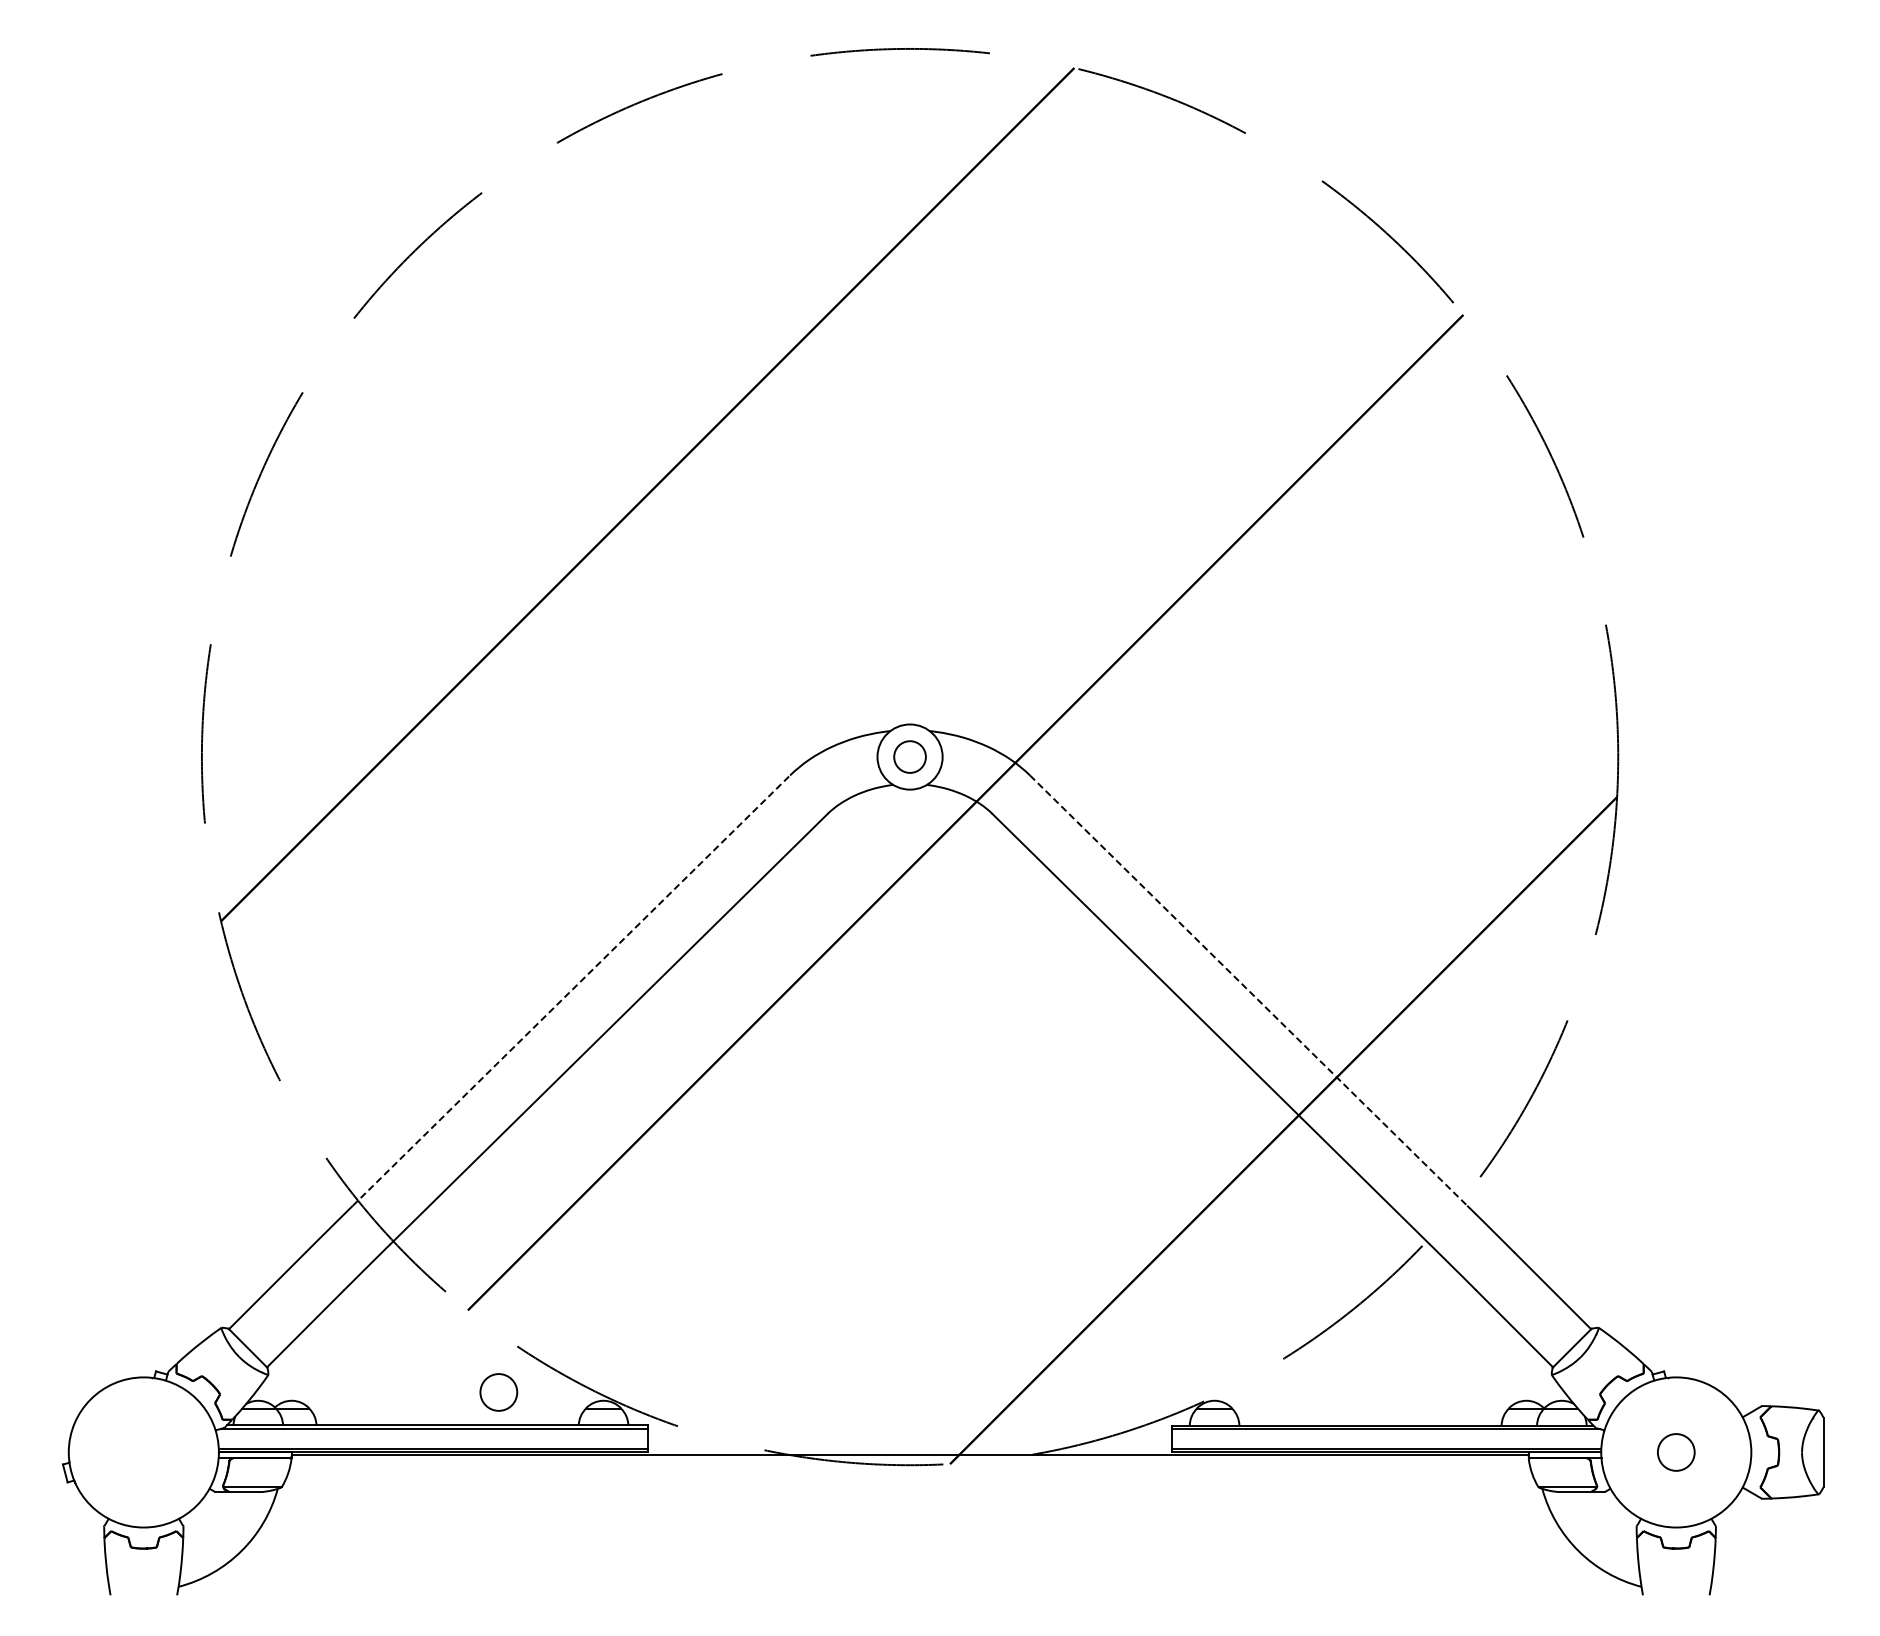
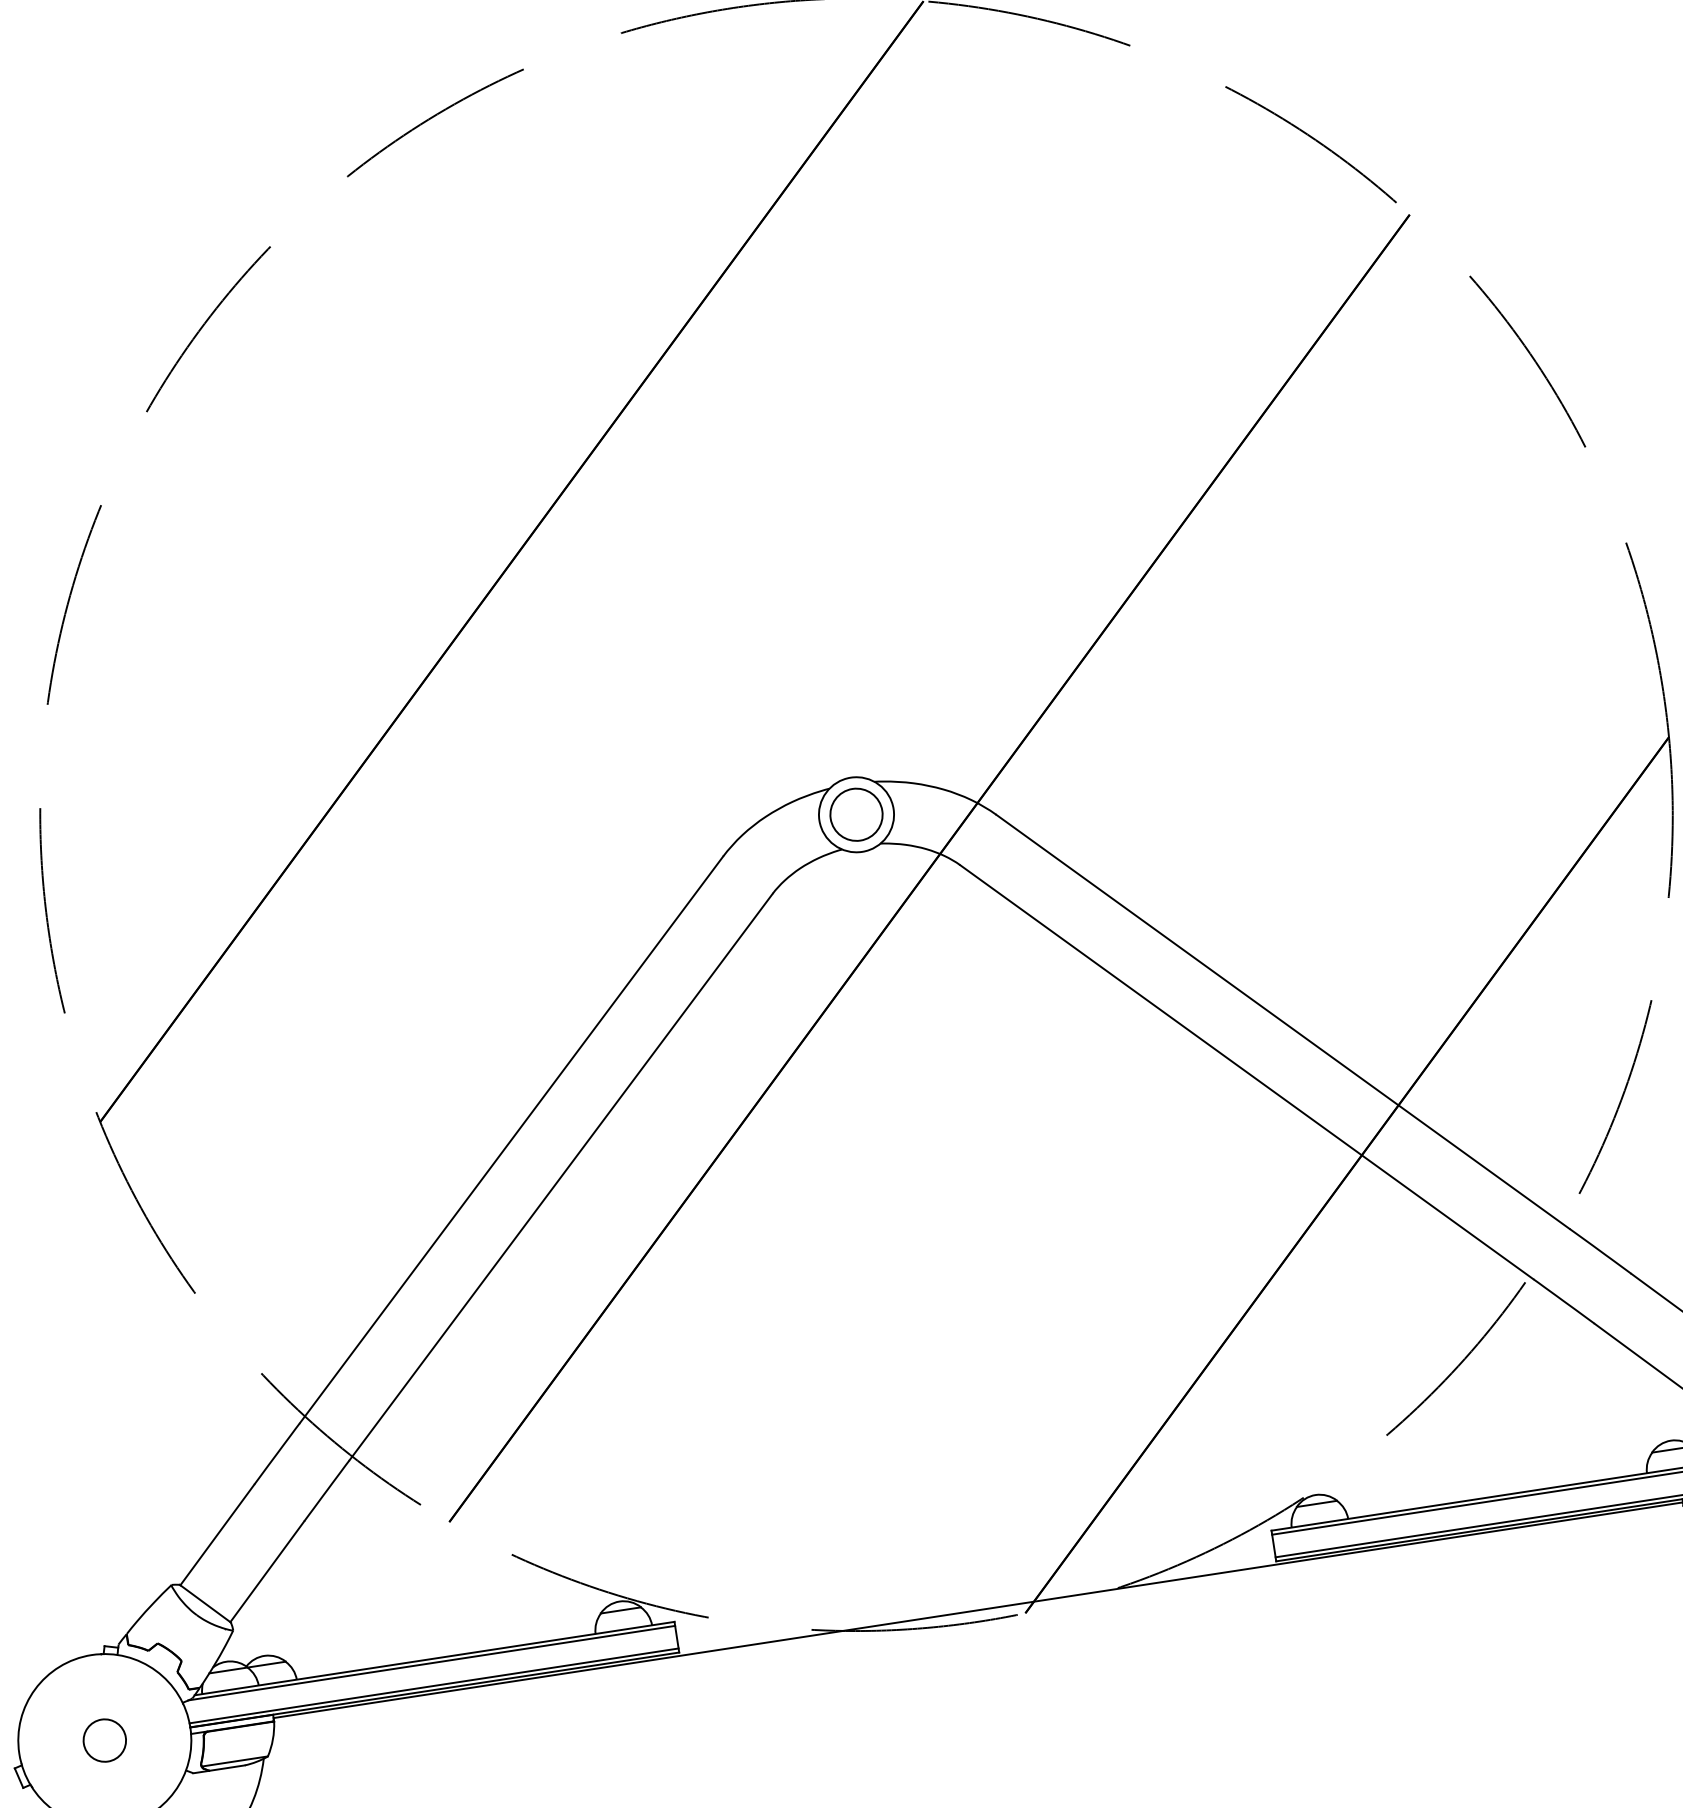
circle: (909, 756) -> (855, 814), size x1.43
line: (571, 990) -> (511, 1139), dashed -> solid
line: (1248, 990) -> (1282, 1021), dashed -> solid
circle: (498, 1392) -> (104, 1740), moved

